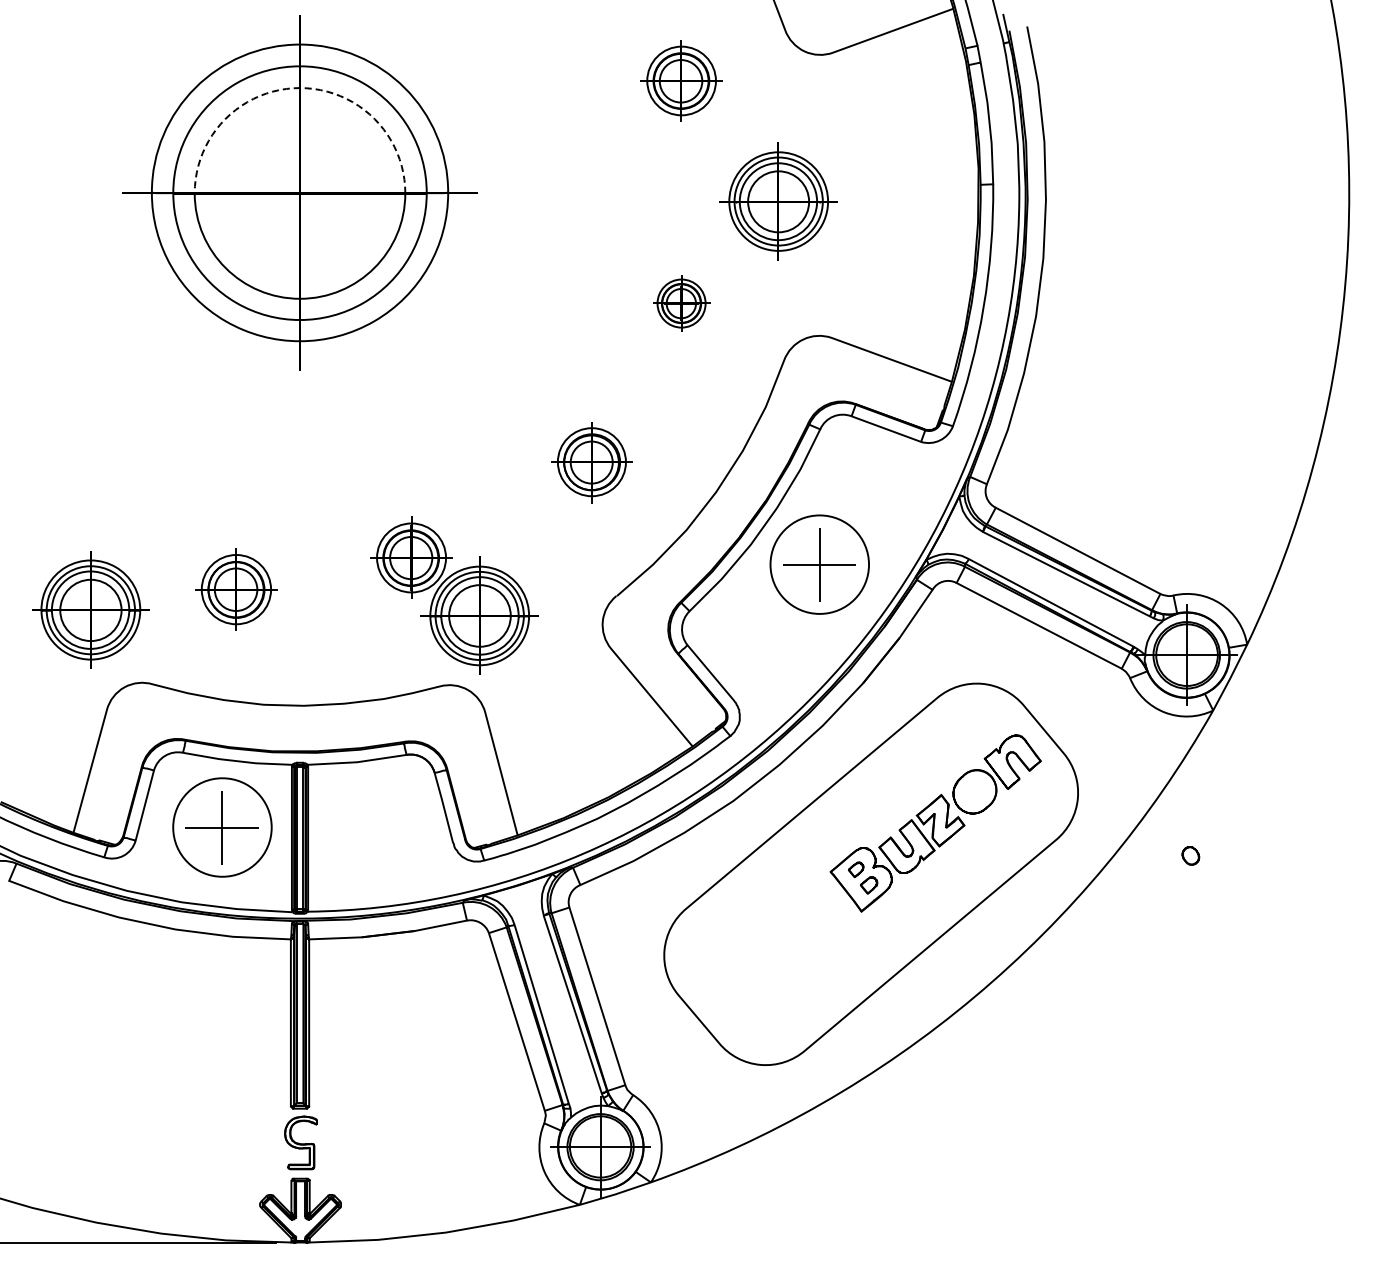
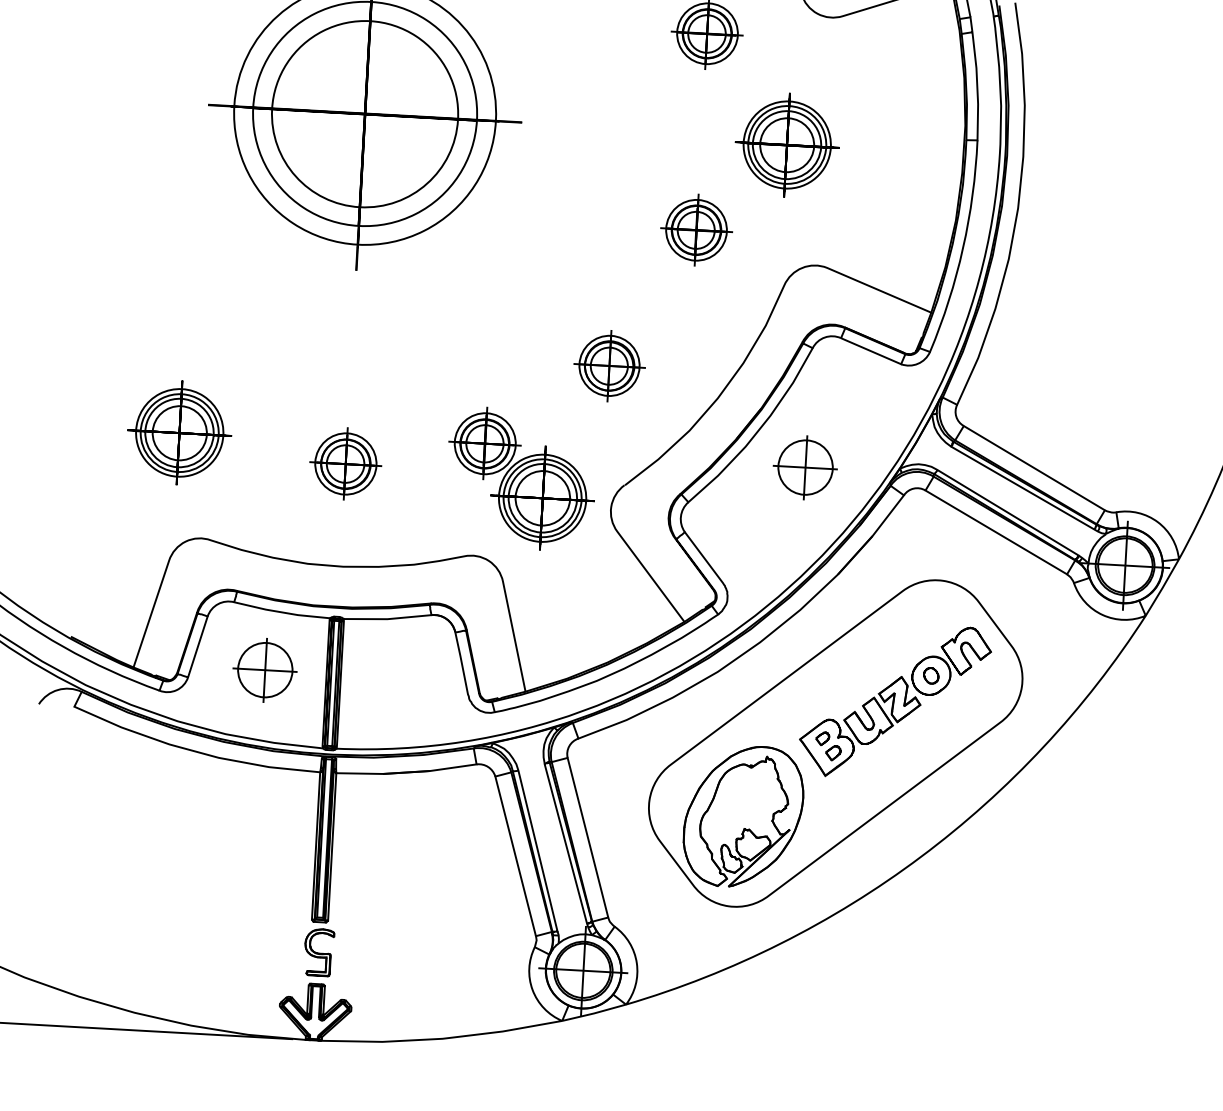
arc: (300, 88) -> (370, 21), dashed -> solid
part: (681, 303) -> (696, 230), size x1.43
circle: (819, 564) -> (805, 467), size x0.62
part: (236, 589) -> (345, 463), moved
part: (454, 595) -> (521, 479), moved
part: (90, 609) -> (179, 432), moved
circle: (222, 827) -> (265, 670), size x0.62
part: (1190, 855) -> (931, 675), moved
part: (773, 975) -> (744, 827), added

